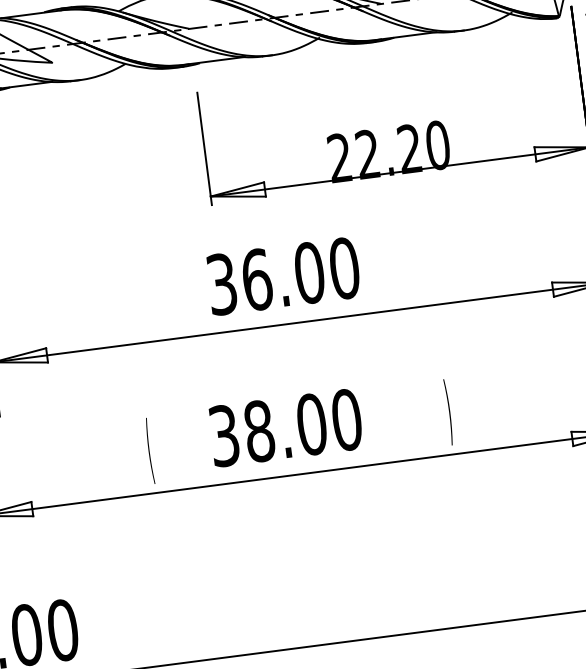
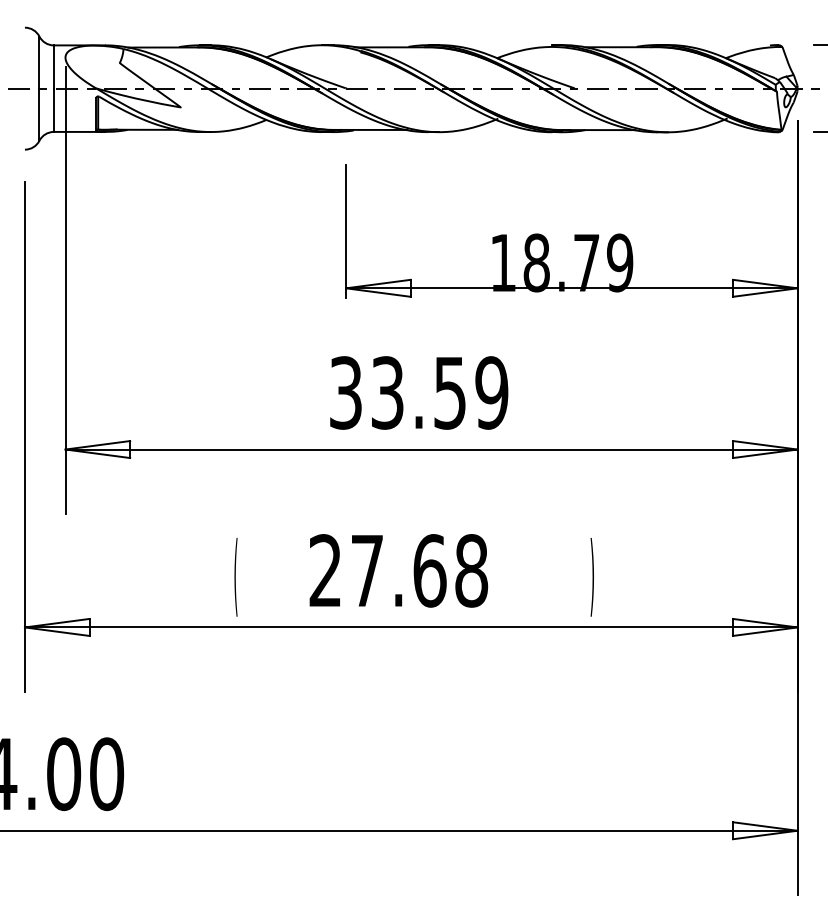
text: (388, 151) -> (561, 262), 22.20 -> 18.79
text: (300, 273) -> (439, 392), 36.00 -> 33.59
text: (285, 427) -> (398, 570), 38.00 -> 27.68

